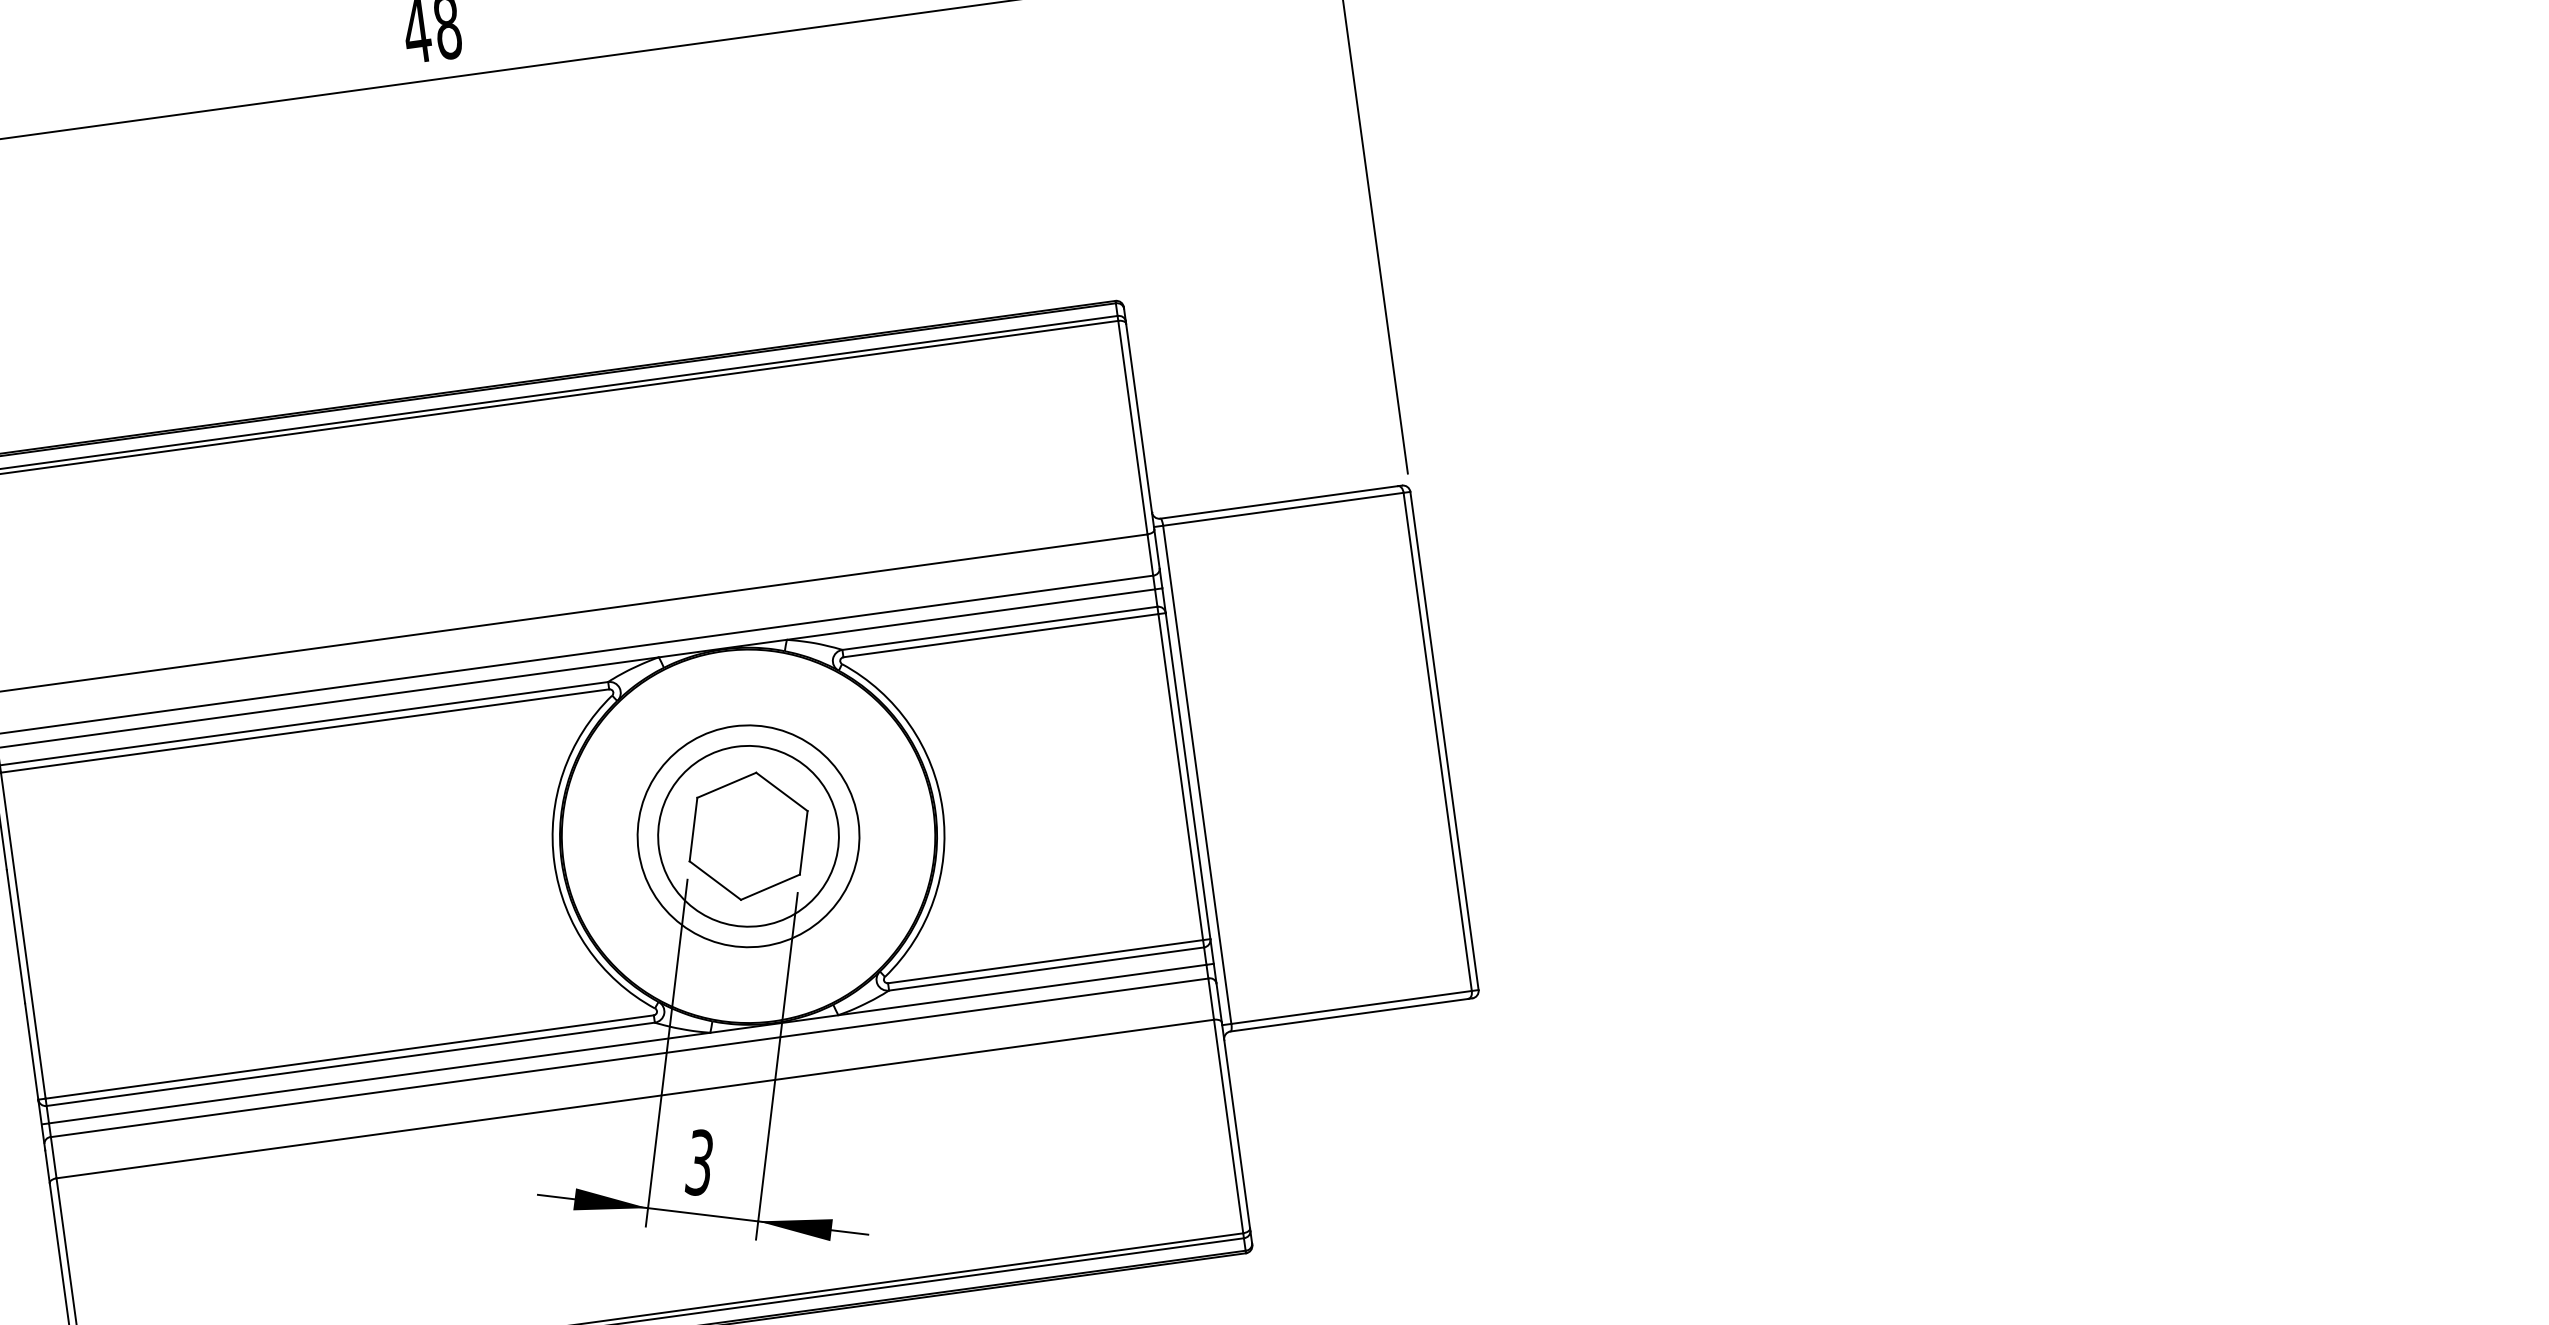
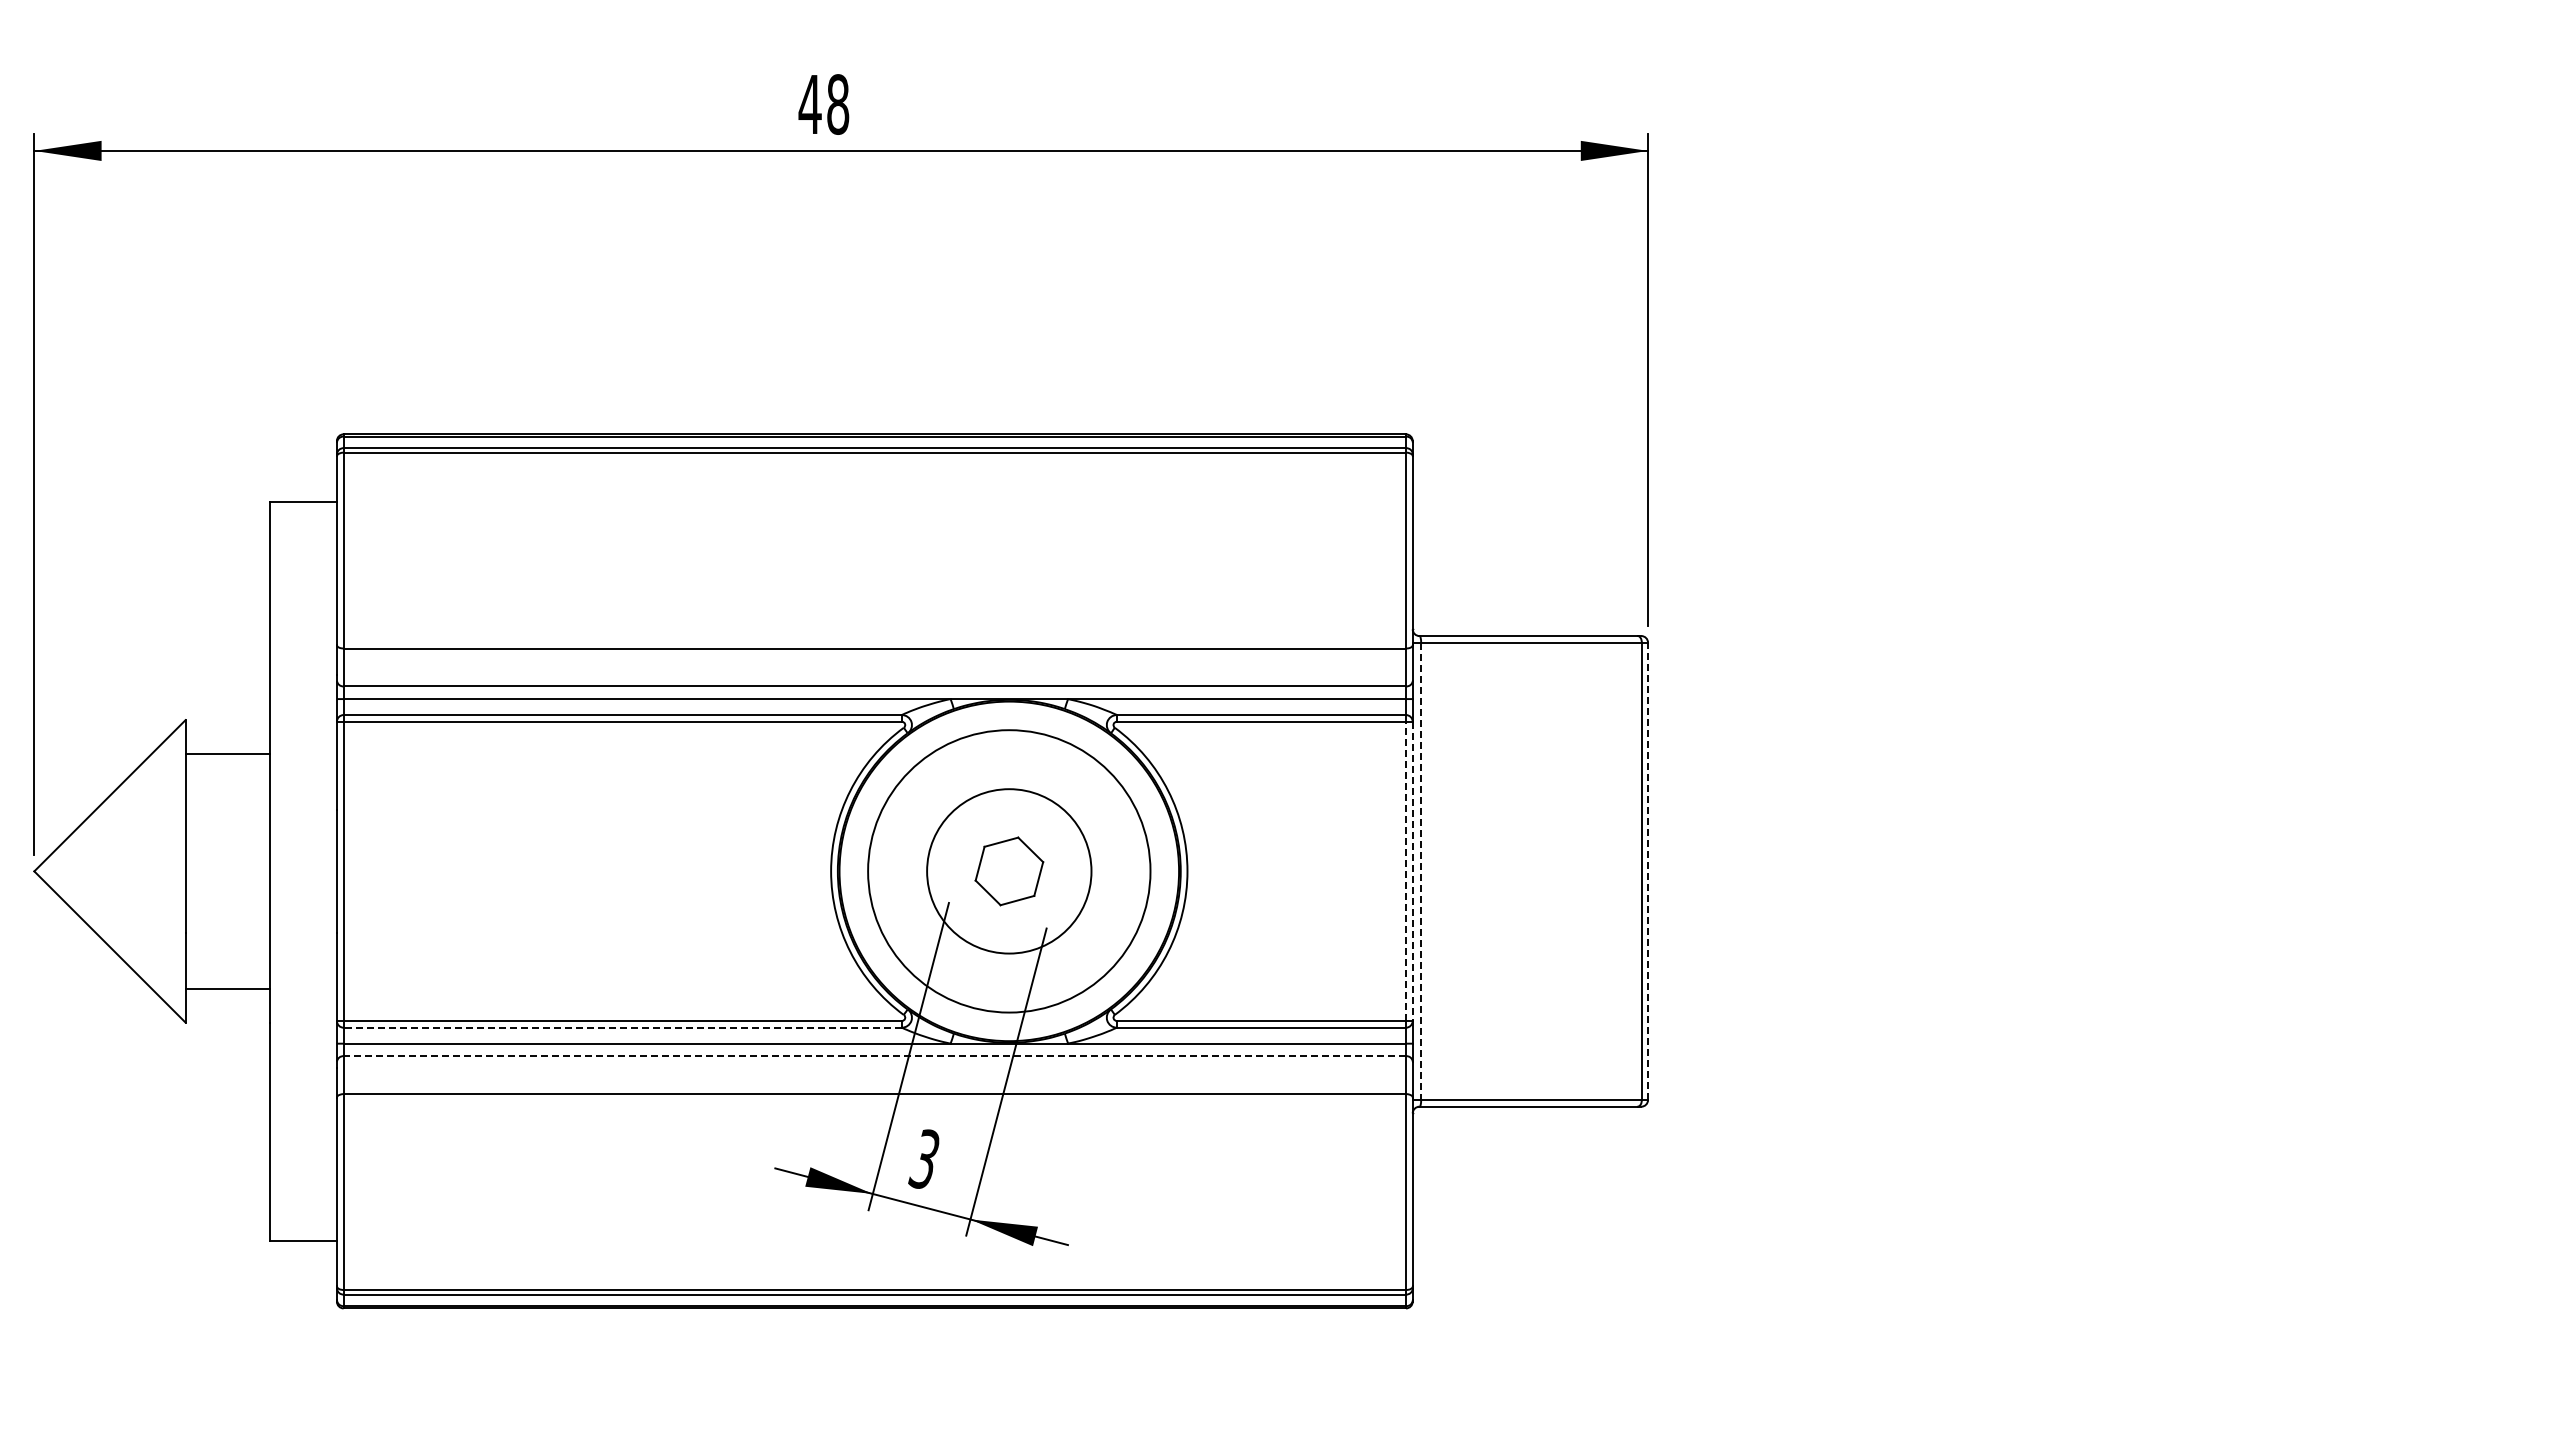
line: (1444, 741) -> (1648, 871), solid -> dashed
line: (1197, 774) -> (1421, 871), solid -> dashed
line: (1187, 776) -> (1412, 871), solid -> dashed
line: (1181, 777) -> (1406, 871), solid -> dashed
circle: (748, 836) -> (1009, 871), size x1.4
part: (748, 836) -> (1009, 871), size x0.6
line: (629, 1058) -> (874, 1056), solid -> dashed
line: (350, 1064) -> (622, 1027), solid -> dashed

